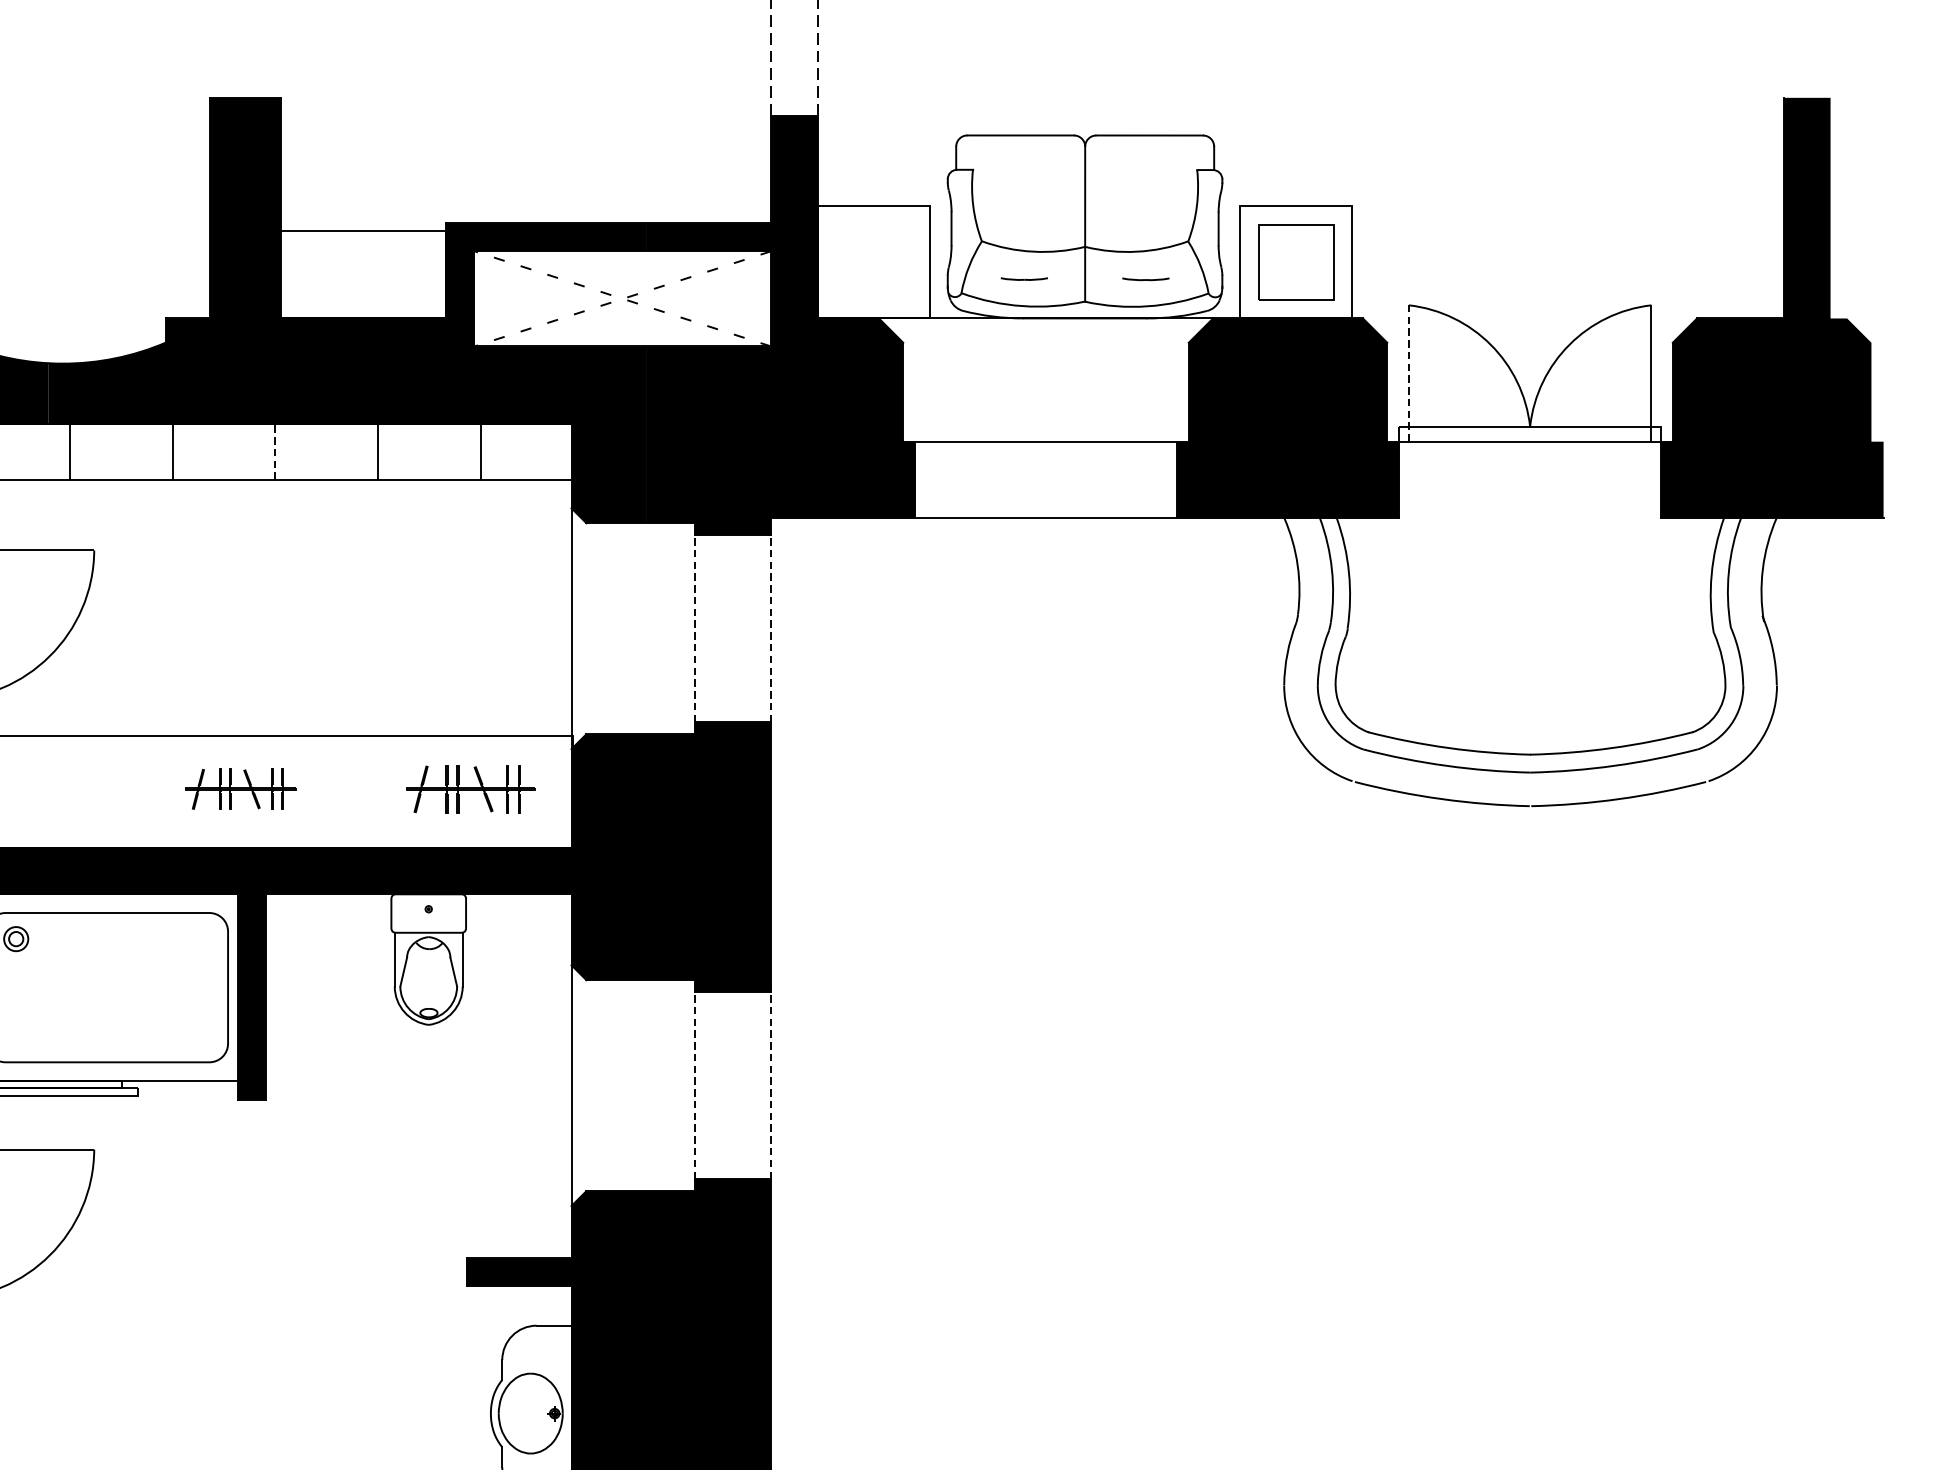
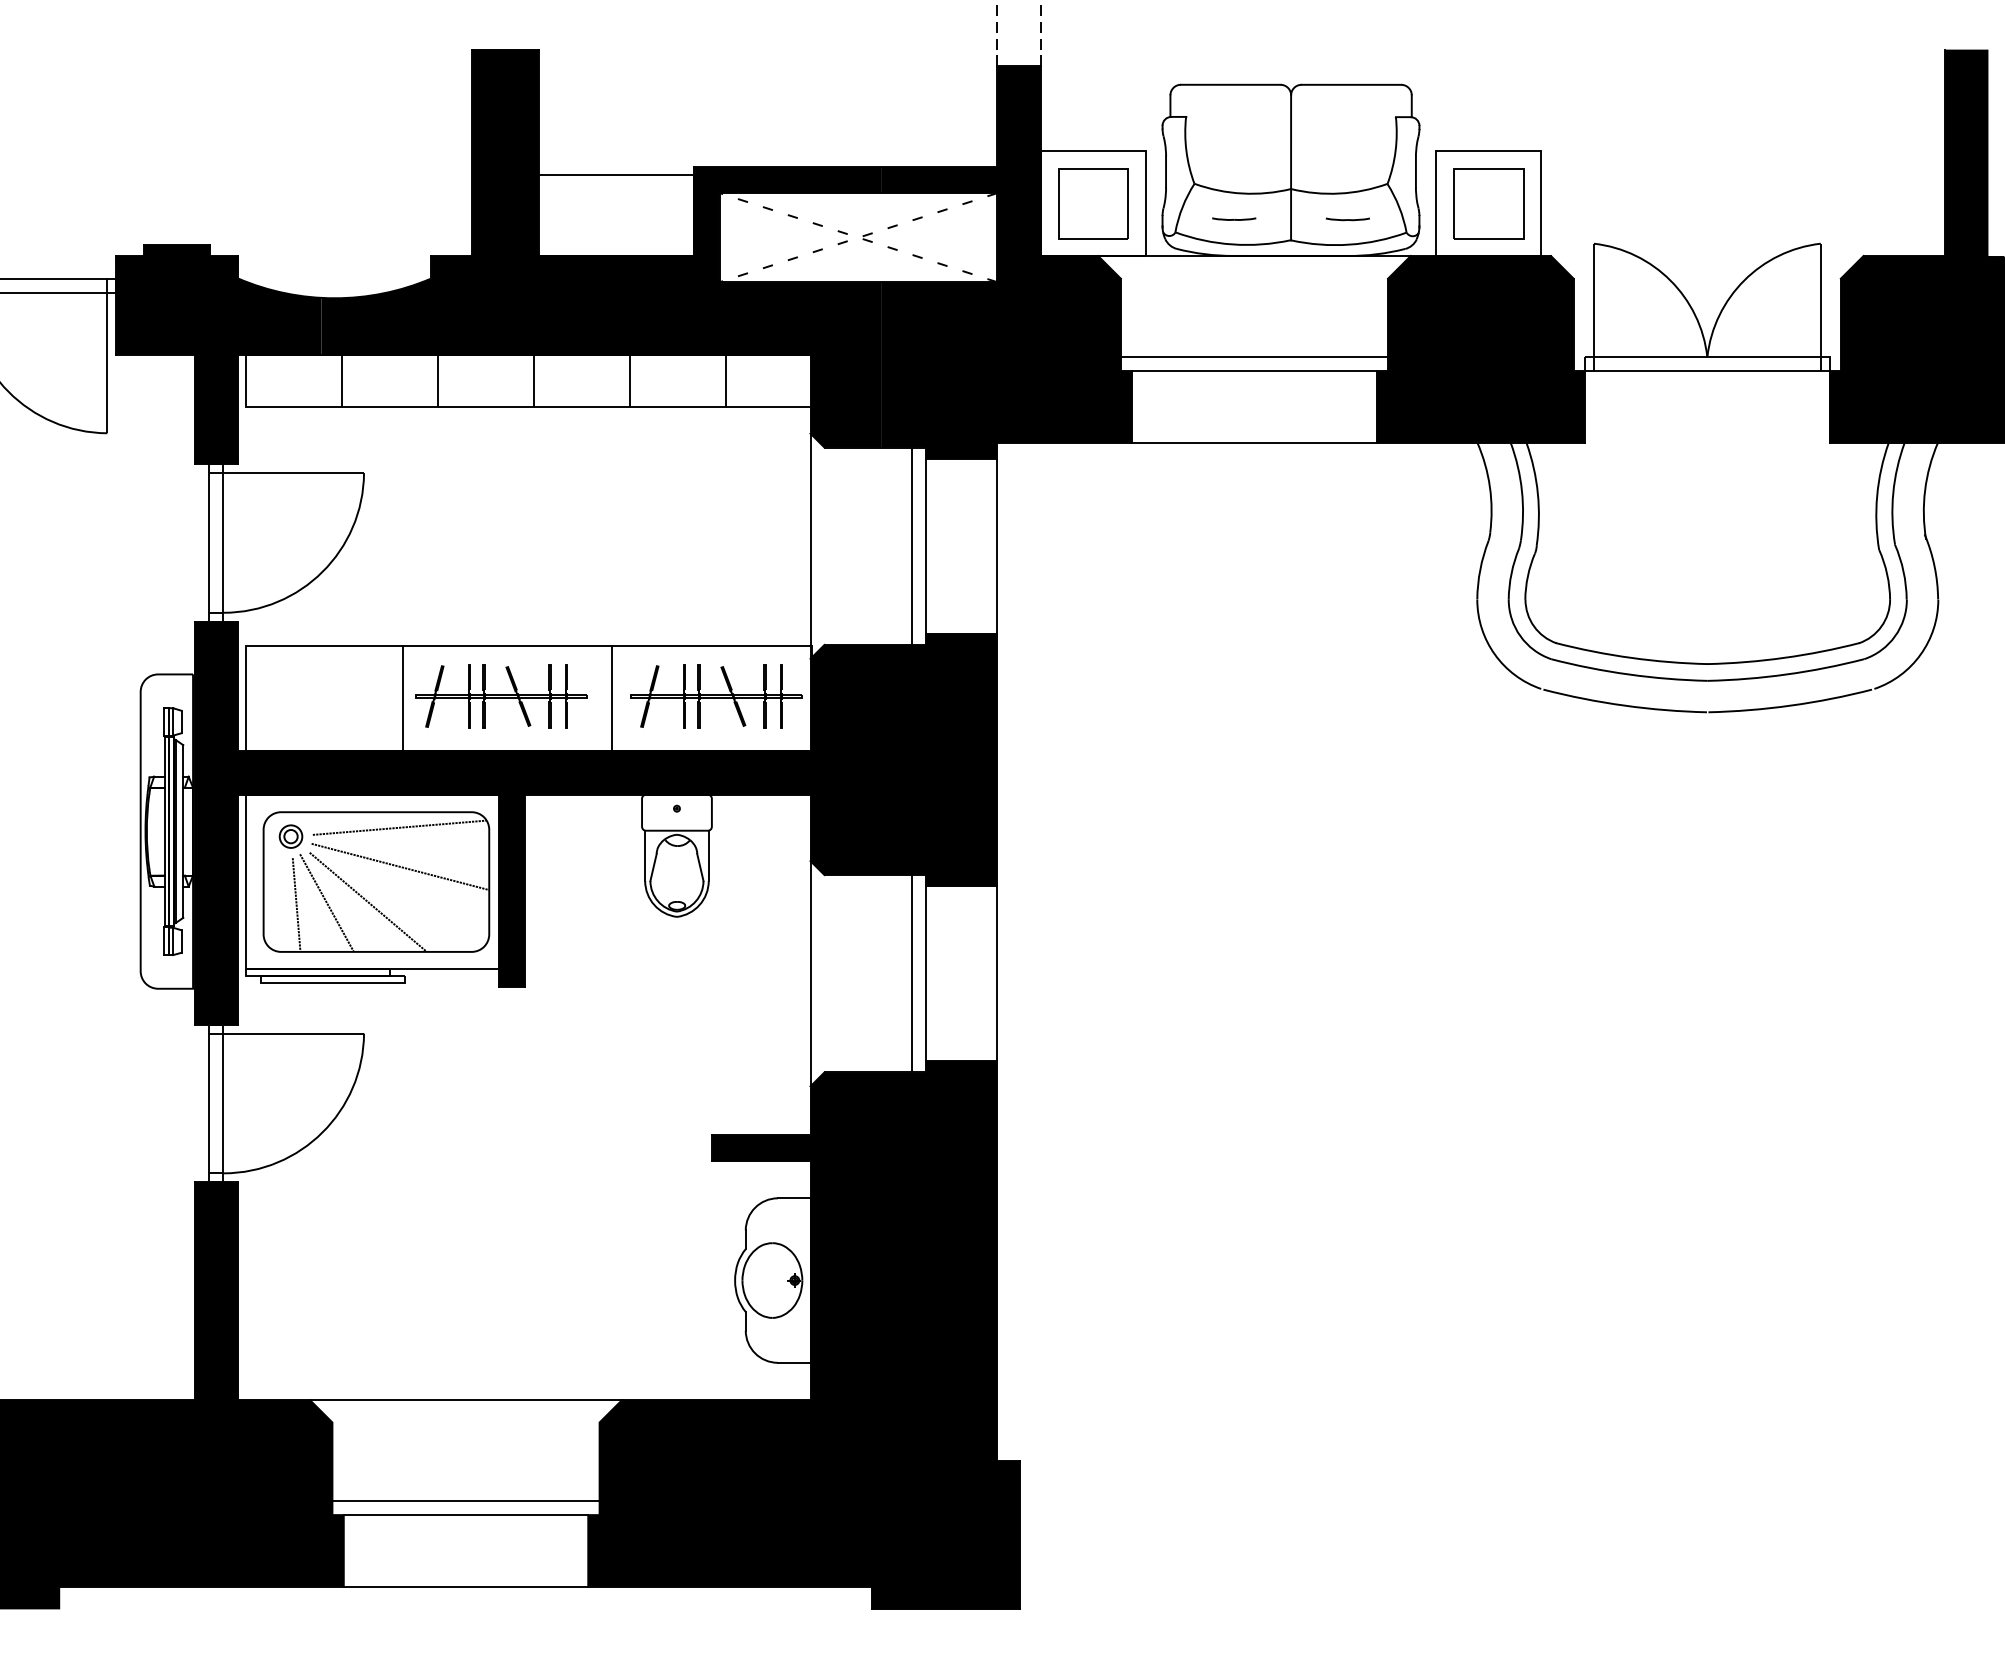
part: (873, 262) -> (1093, 203), added
line: (1408, 373) -> (1593, 307), dashed -> solid
line: (1046, 426) -> (1254, 357), added
line: (275, 451) -> (533, 380), dashed -> solid
line: (679, 627) -> (911, 545), added
line: (694, 627) -> (925, 545), dashed -> solid
line: (771, 627) -> (997, 545), dashed -> solid
part: (241, 789) -> (501, 696), size x1.67
part: (470, 789) -> (716, 696), size x1.43
line: (136, 791) -> (403, 698), added
line: (359, 791) -> (612, 698), added
line: (132, 929) -> (399, 827), added
line: (133, 971) -> (400, 866), added
line: (97, 1008) -> (367, 901), added
line: (54, 1009) -> (326, 902), added
line: (22, 1011) -> (296, 904), added
line: (679, 1085) -> (911, 973), added
line: (694, 1085) -> (925, 973), dashed -> solid
line: (771, 1085) -> (997, 973), dashed -> solid

